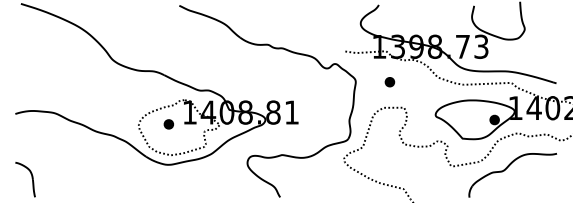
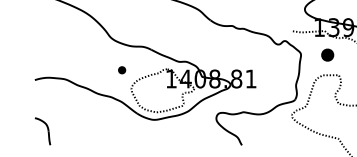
part: (389, 82) -> (327, 55), size x1.6
part: (168, 124) -> (121, 70), moved

